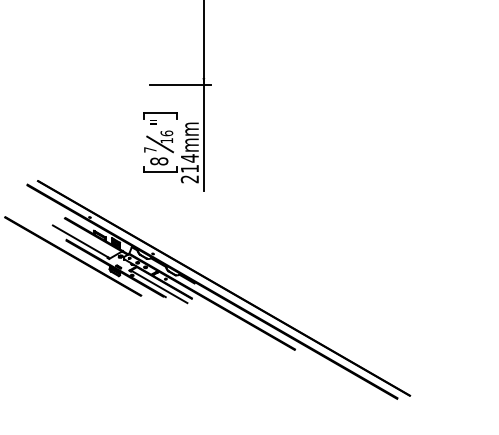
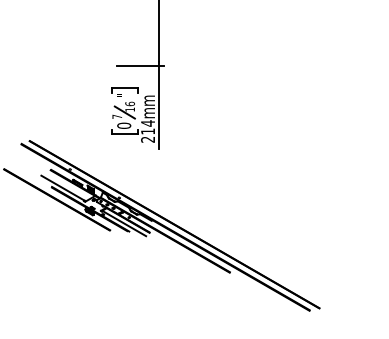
text: (158, 161) -> (123, 125), 8 -> 0

